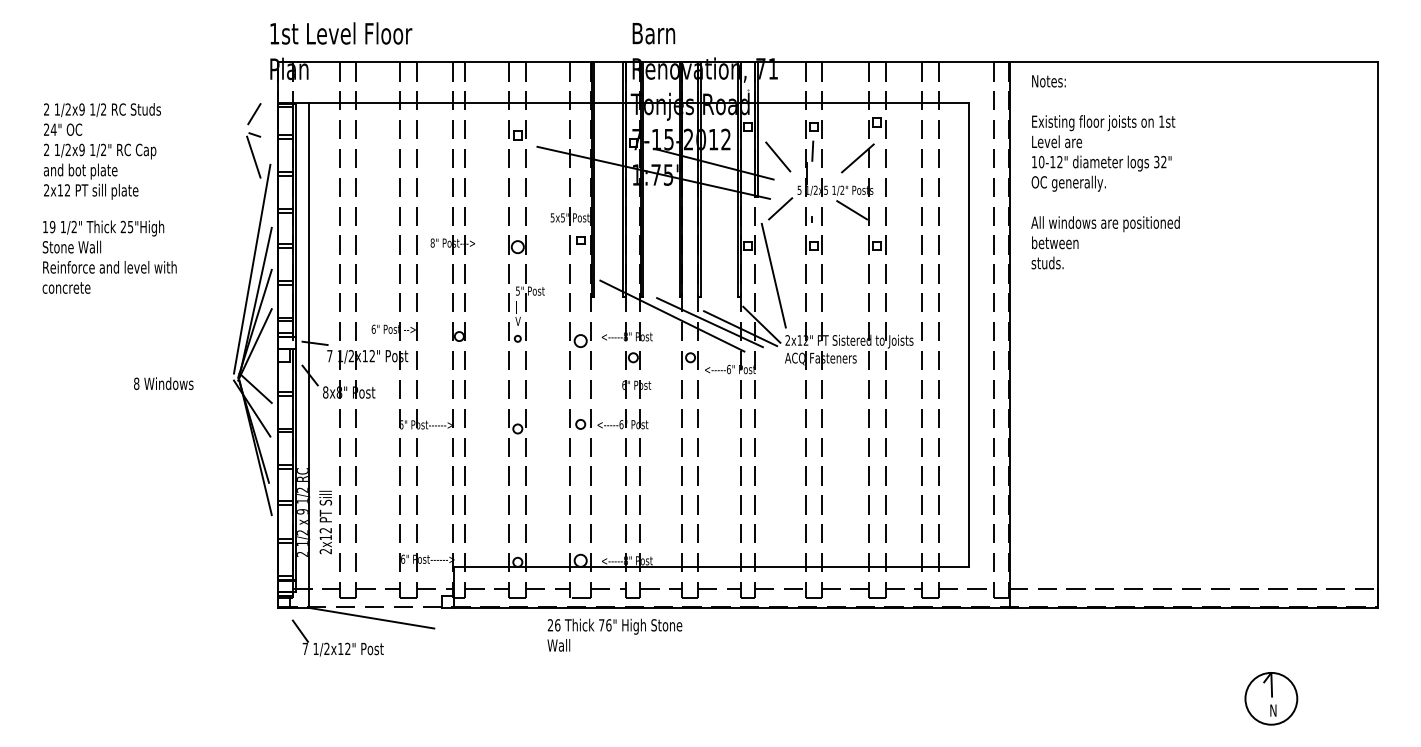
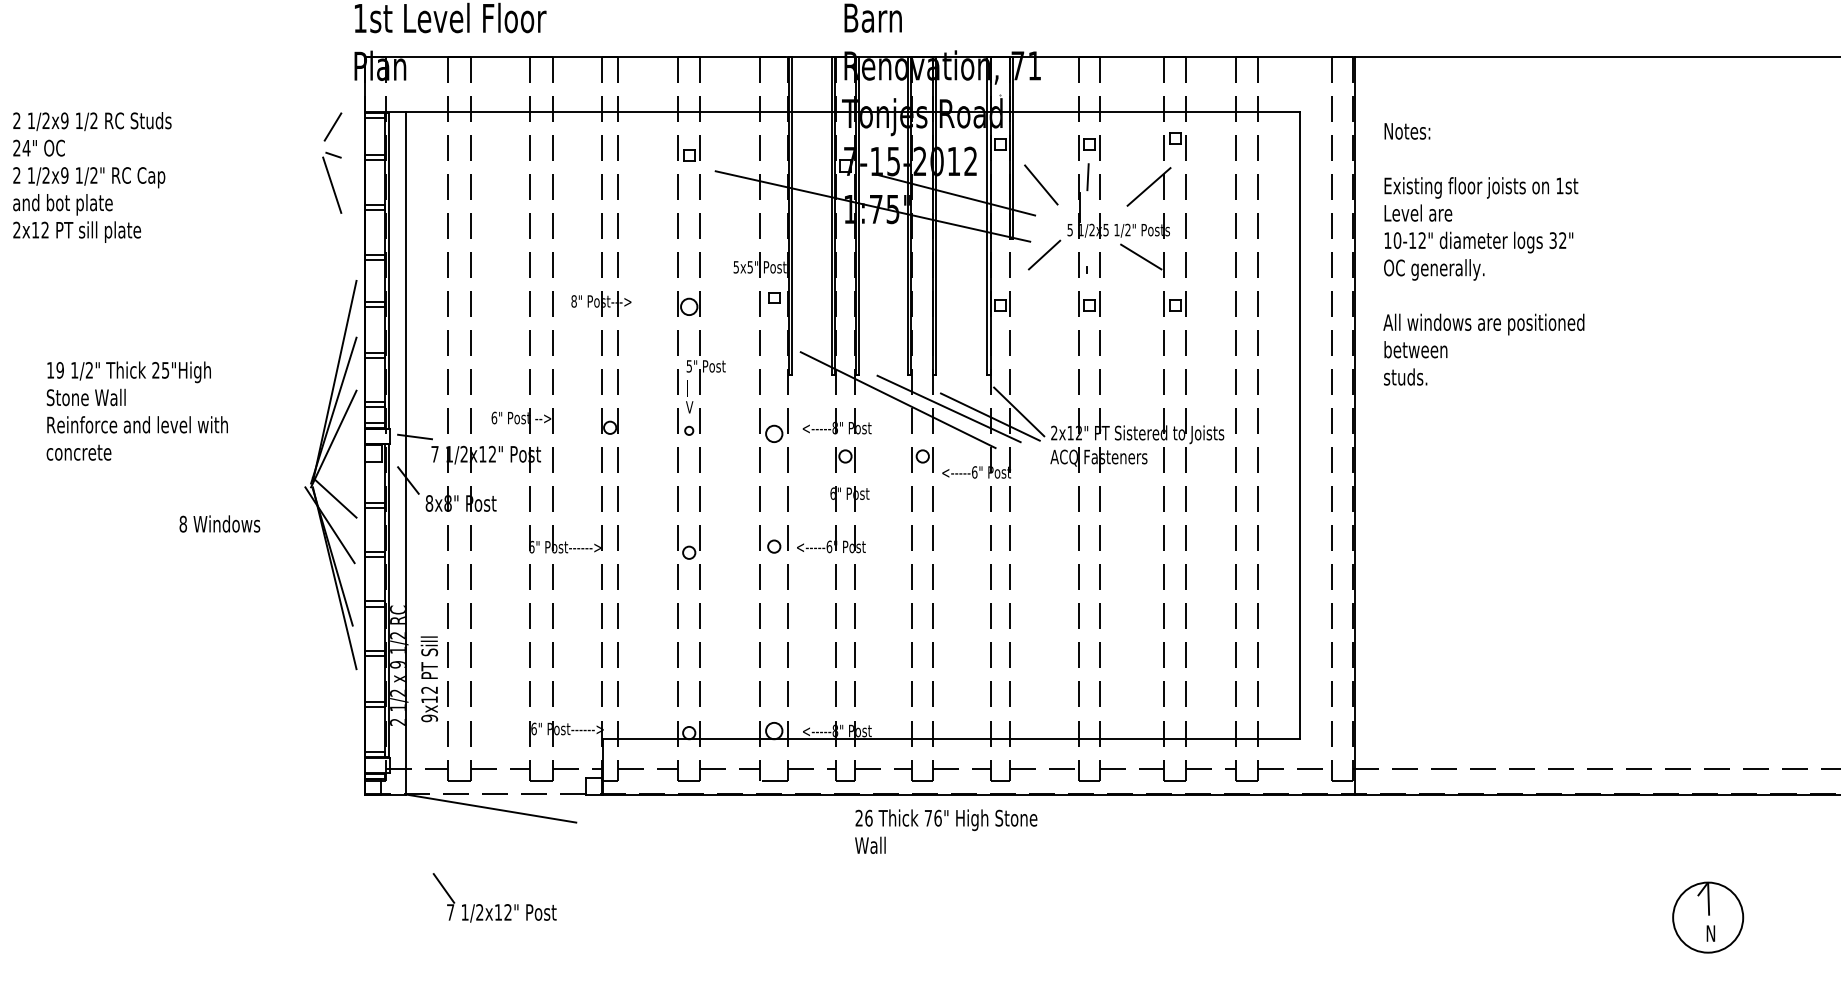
text: (101, 151) -> (91, 177), moved
text: (1105, 172) -> (1483, 254), moved
text: (109, 256) -> (137, 410), moved
line: (251, 268) -> (329, 335), removed
line: (773, 275) -> (1034, 345), removed
text: (163, 383) -> (219, 523), moved
text: (325, 551) -> (429, 718), 2x12 -> 9x12
text: (614, 634) -> (945, 830), moved
part: (338, 643) -> (495, 905), moved

